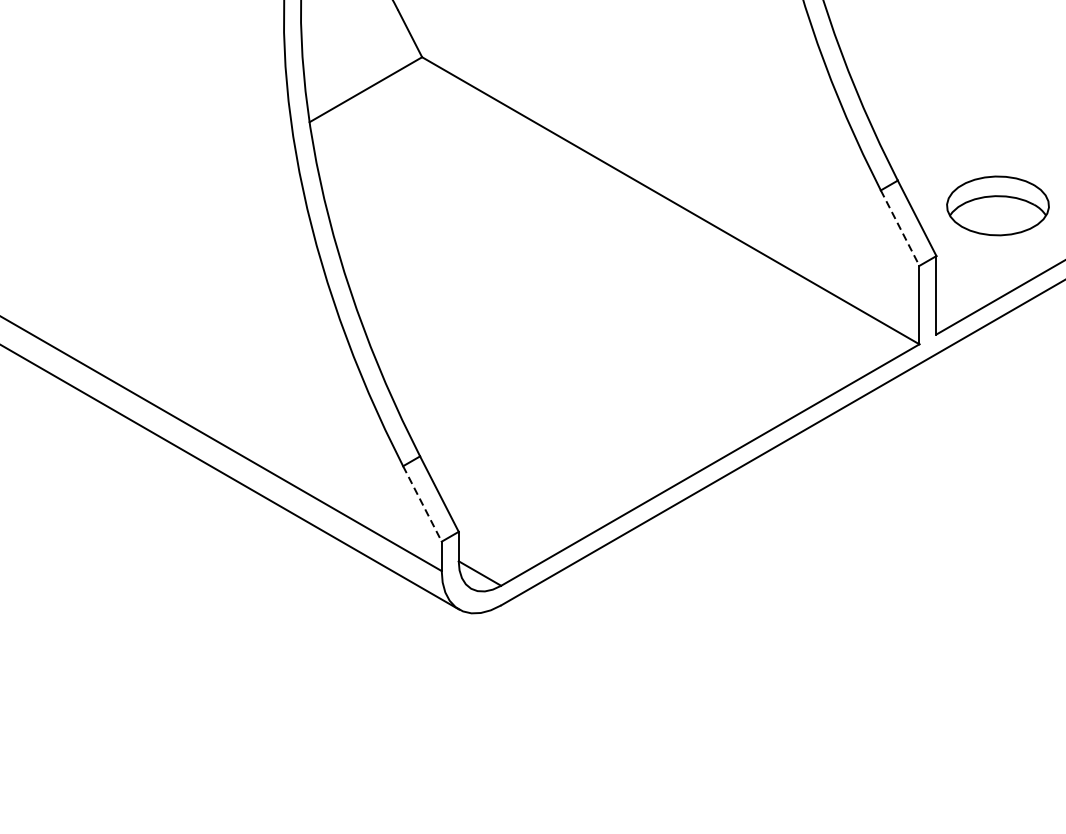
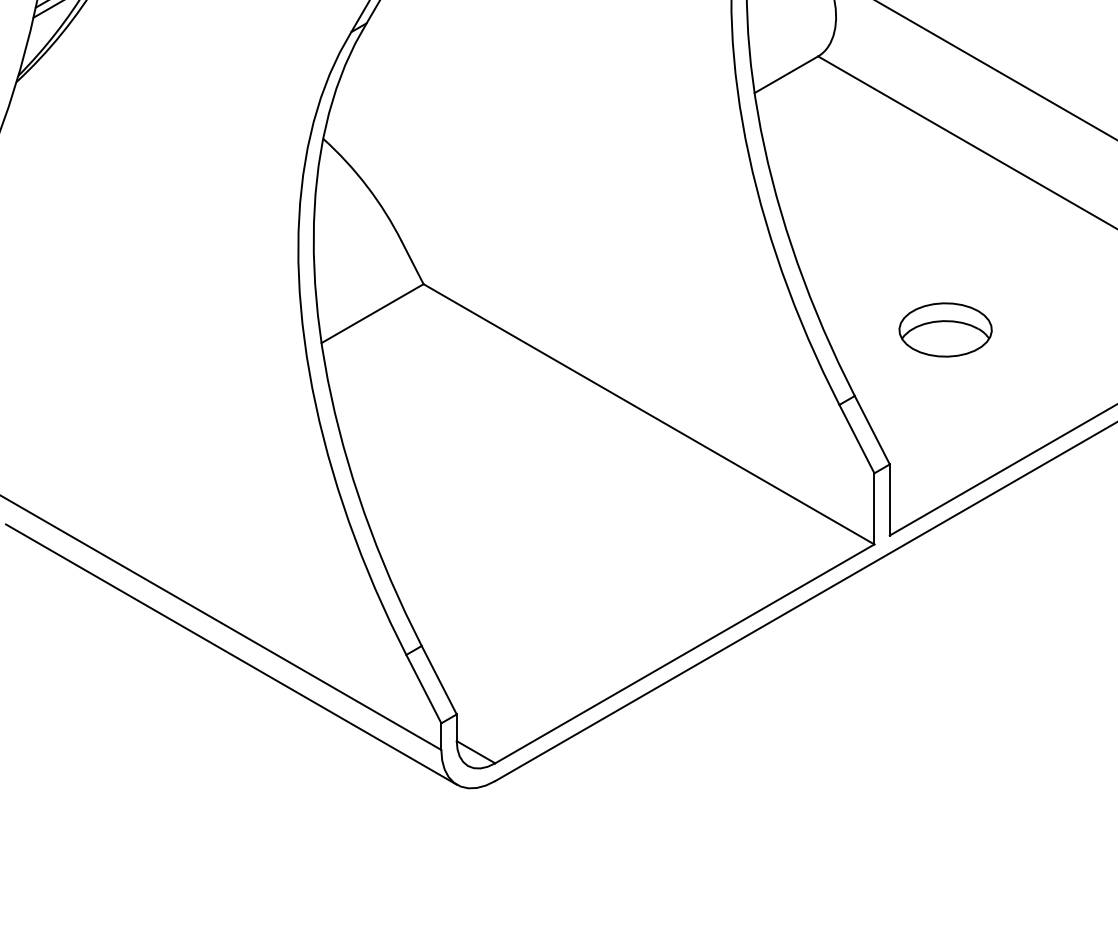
part: (997, 205) -> (945, 329), moved
line: (900, 228) -> (857, 439), dashed -> solid
line: (423, 504) -> (424, 689), dashed -> solid

